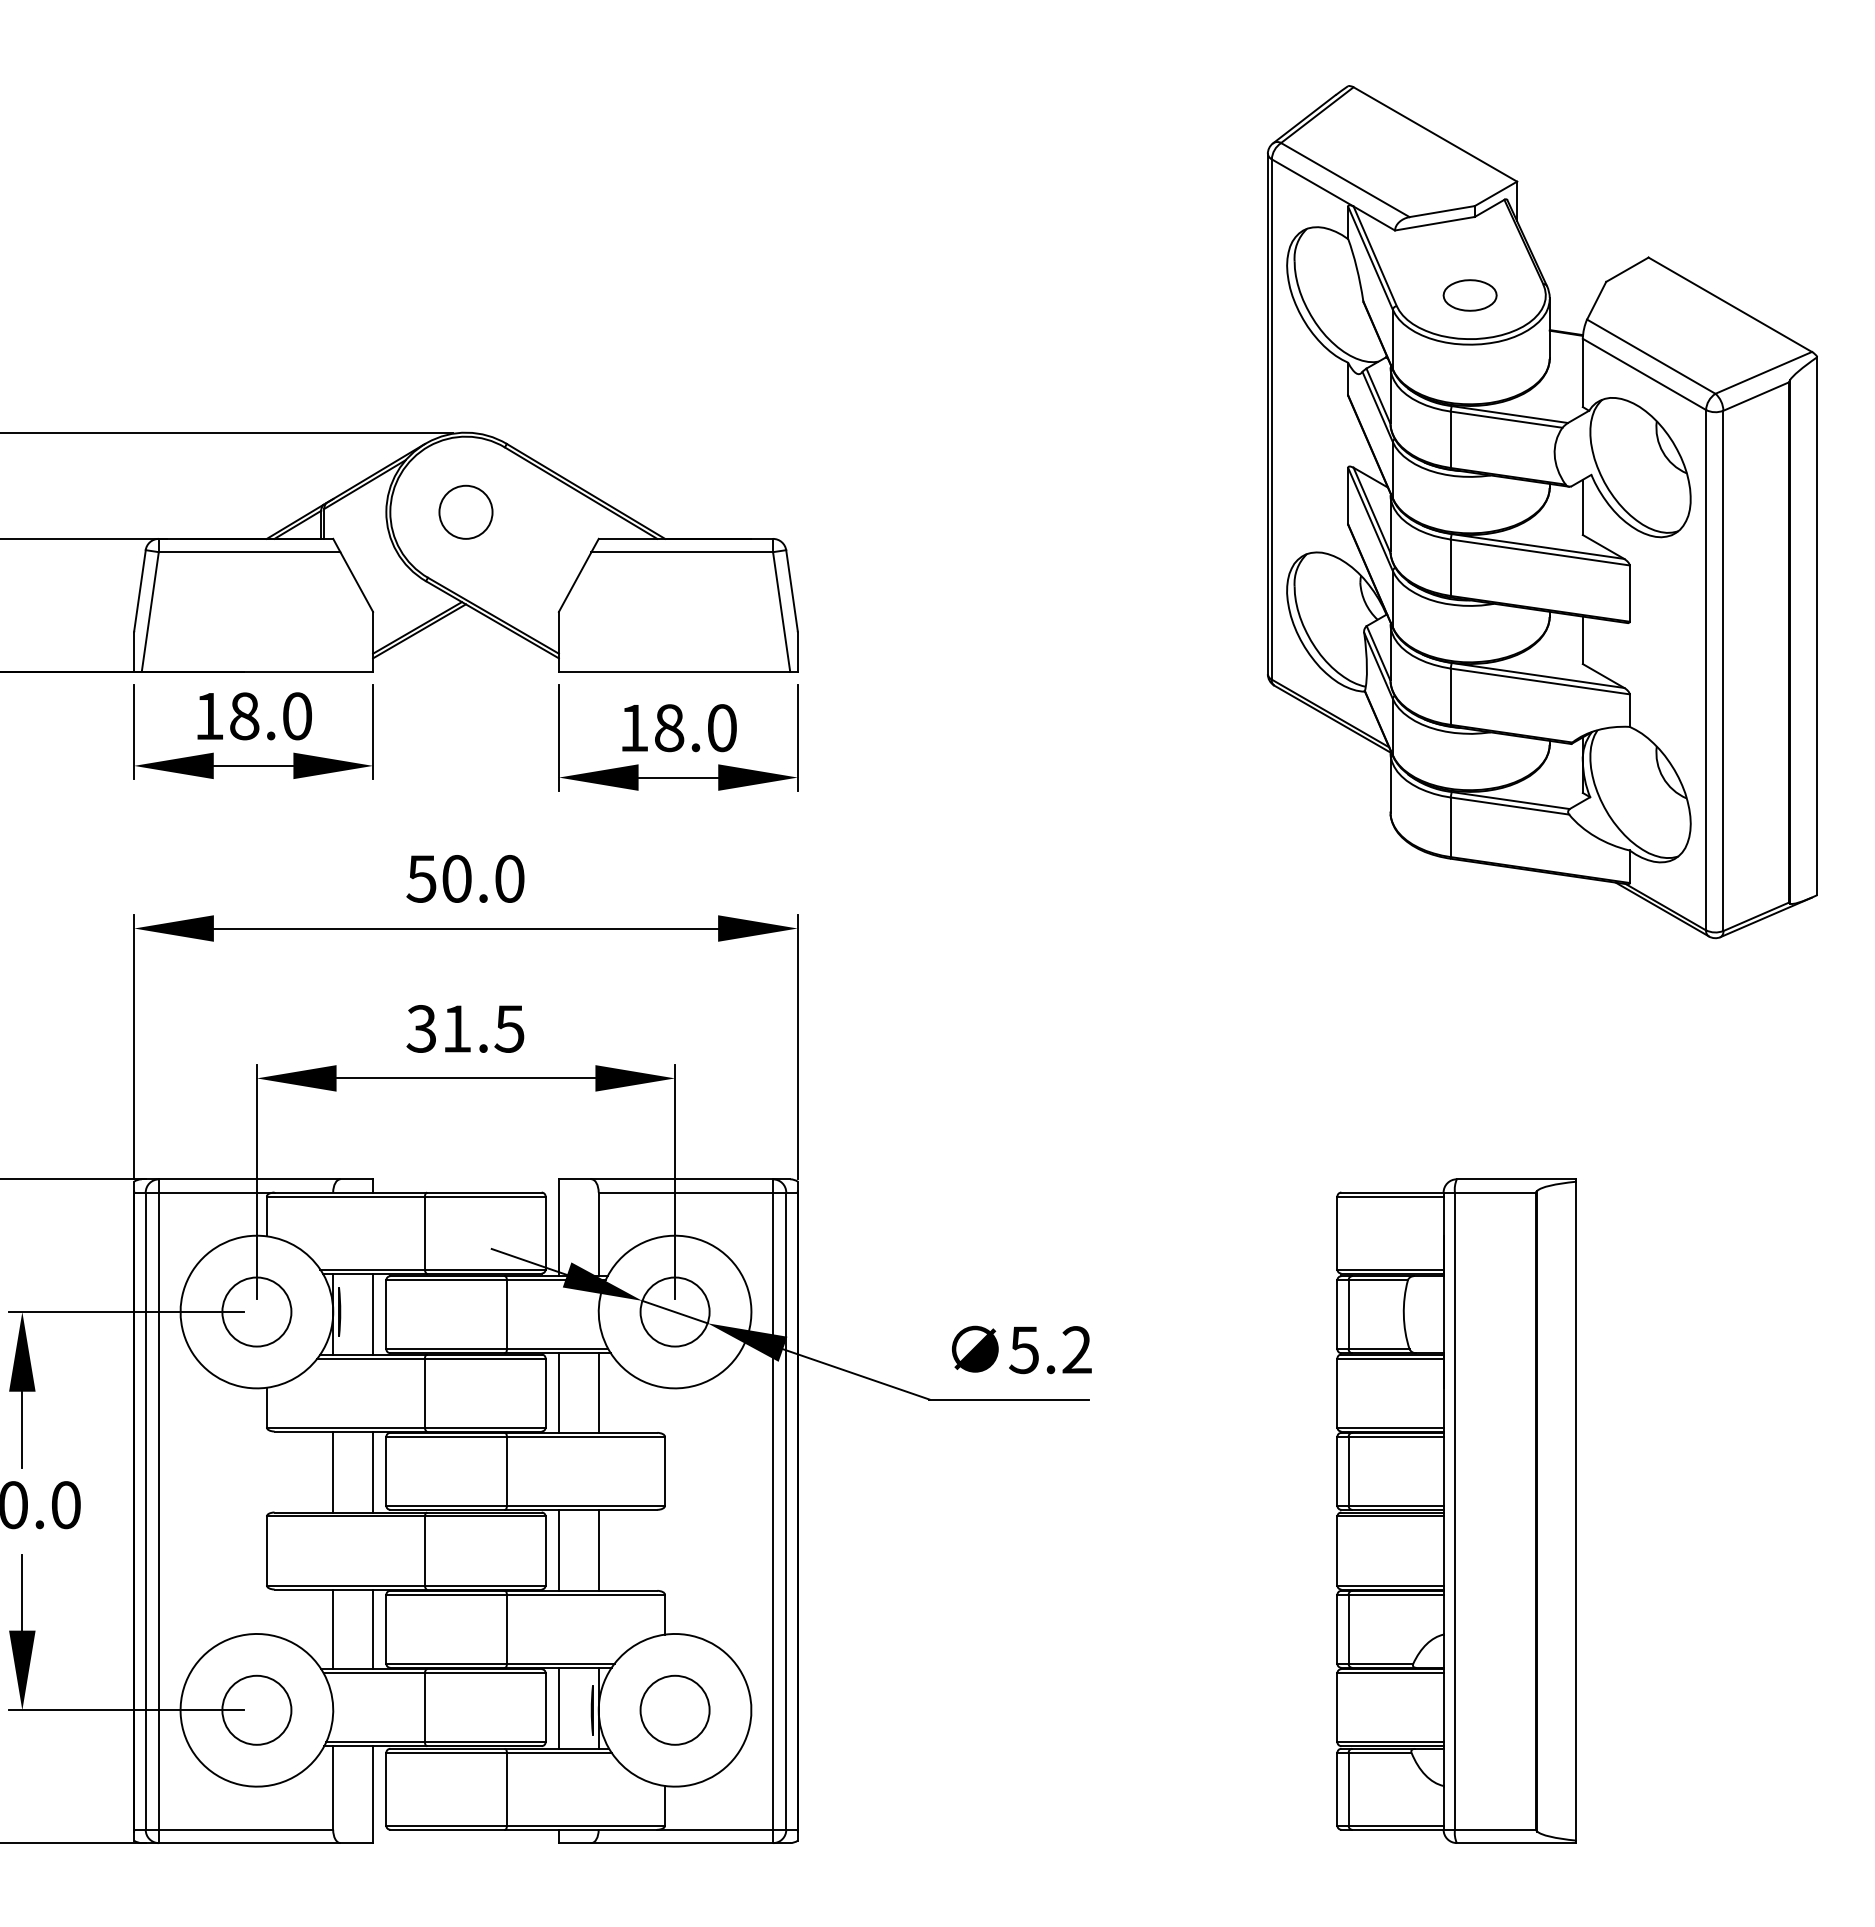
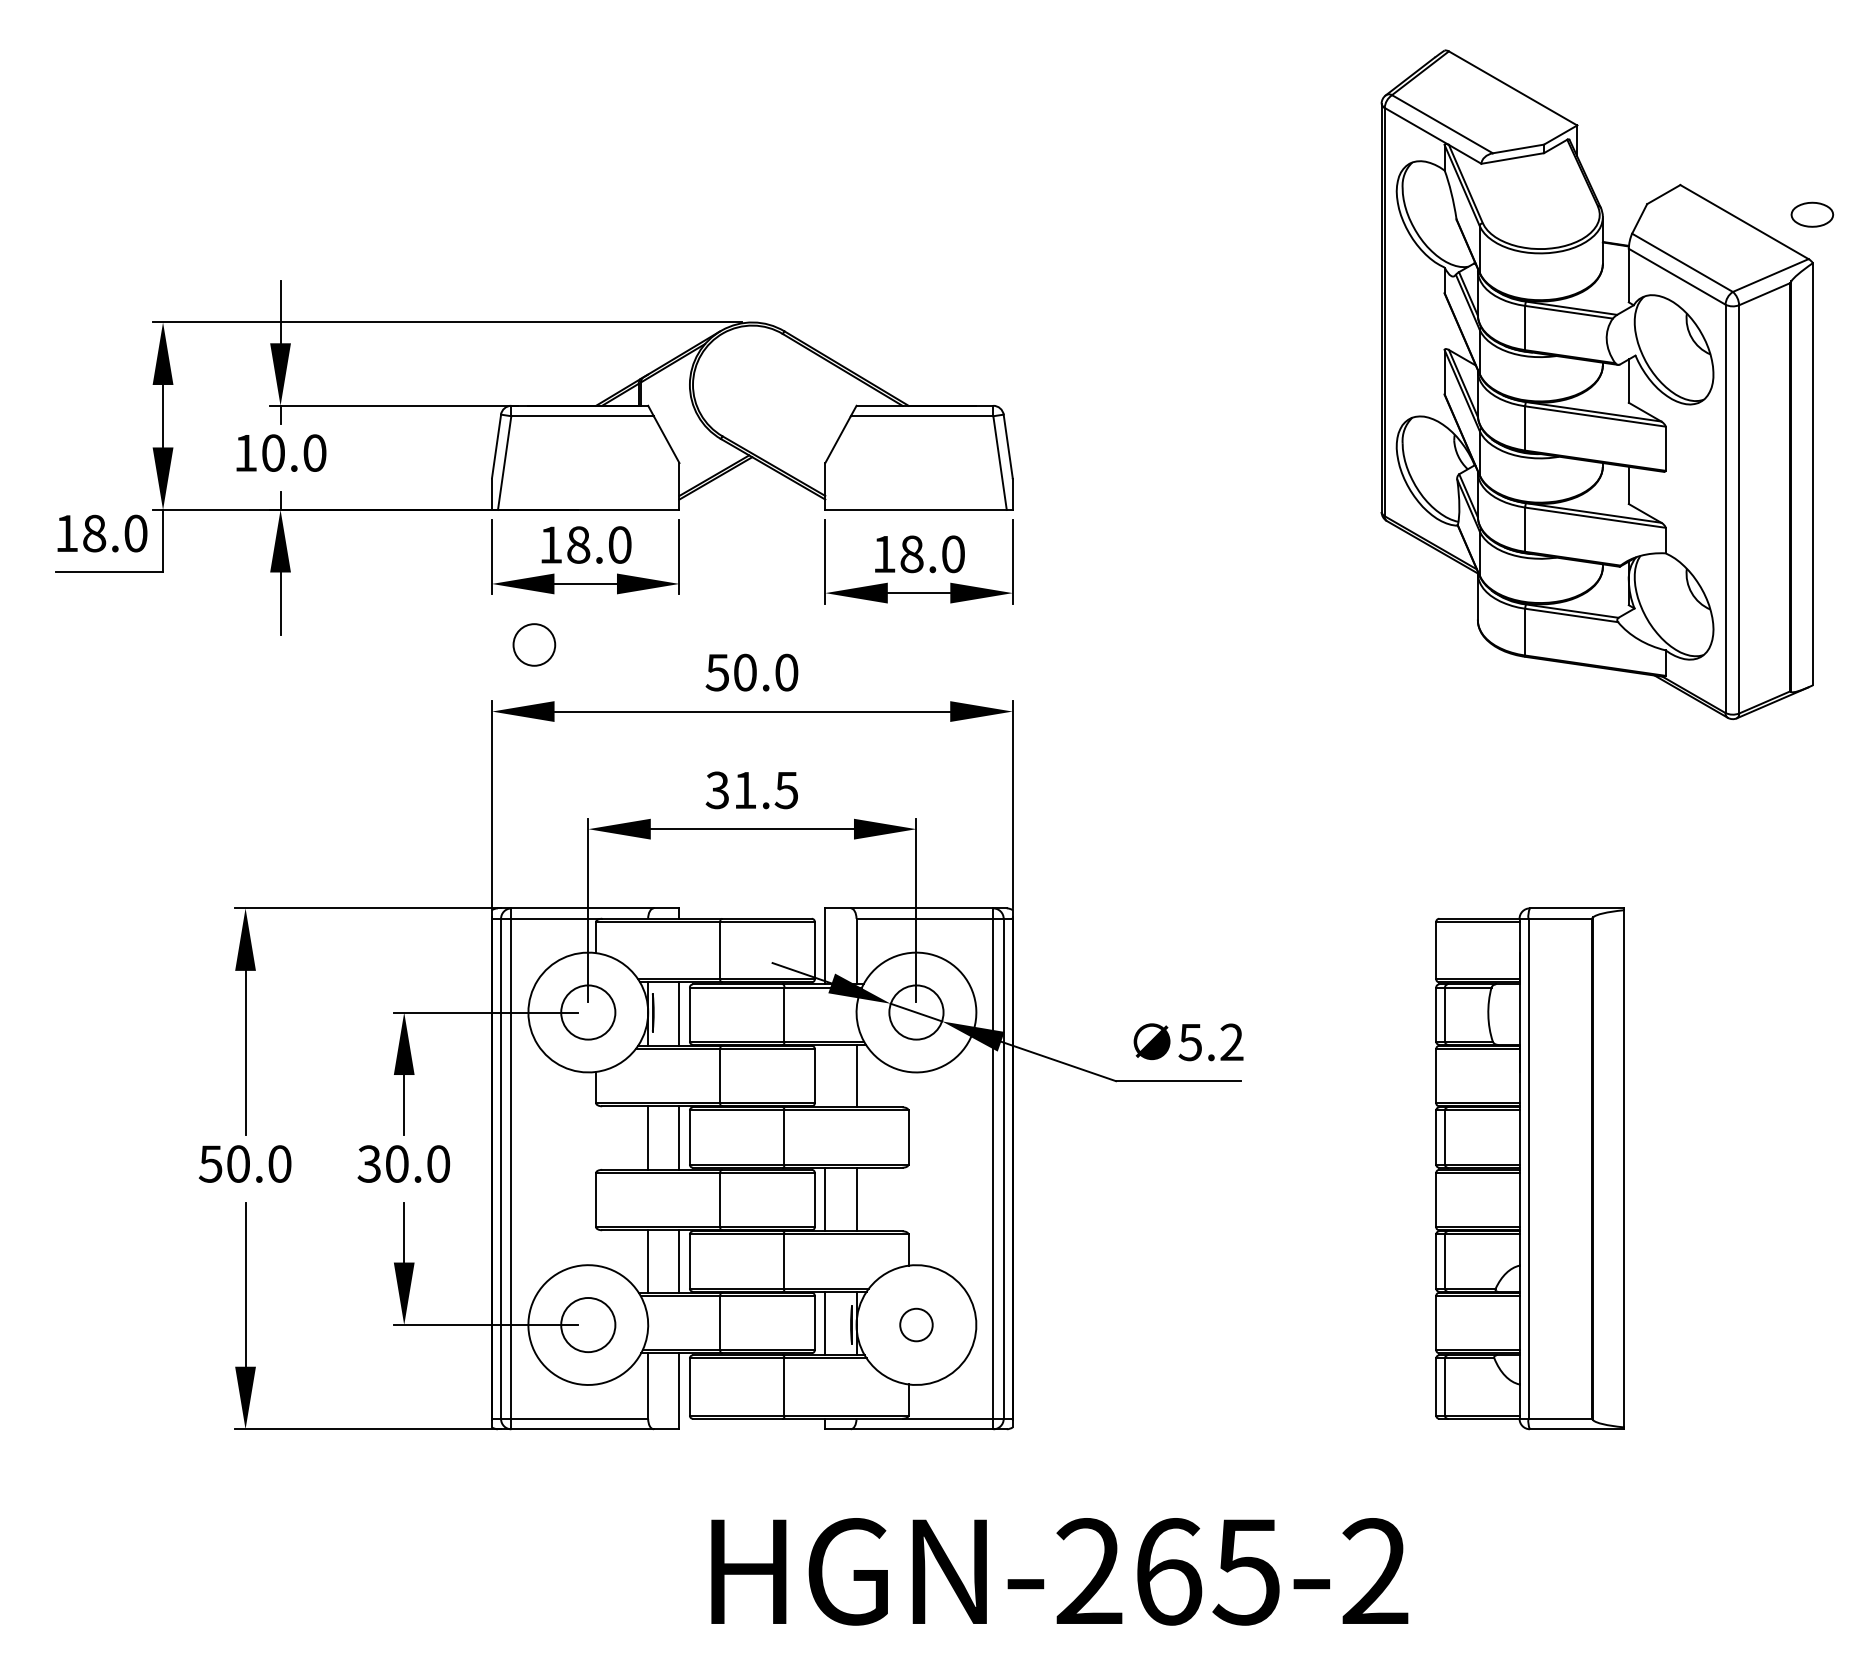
part: (1470, 295) -> (1812, 214), moved
circle: (466, 511) -> (534, 644), moved
line: (559, 1392) -> (825, 1075), removed
circle: (675, 1709) -> (916, 1324), size x0.6

